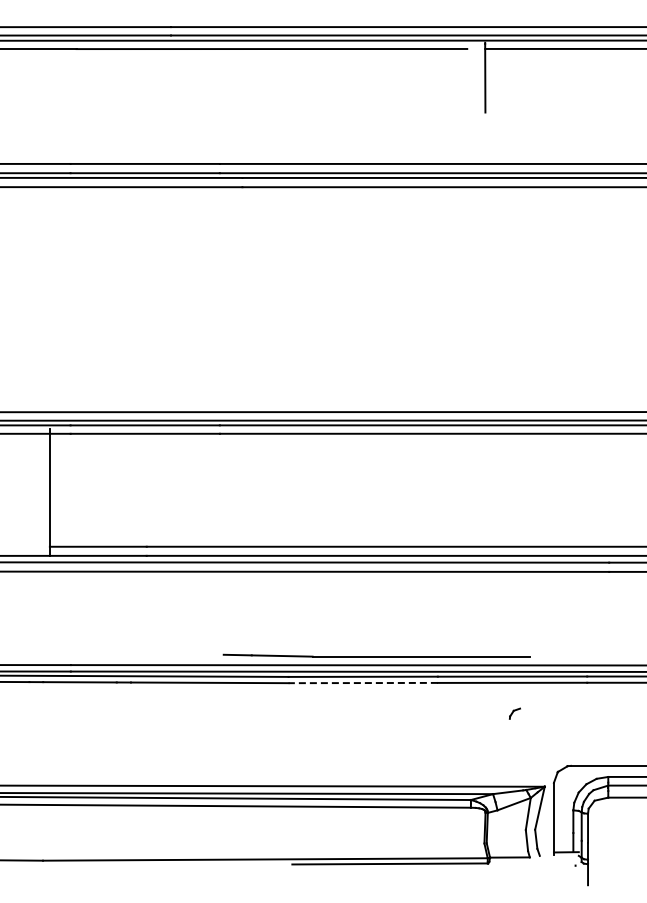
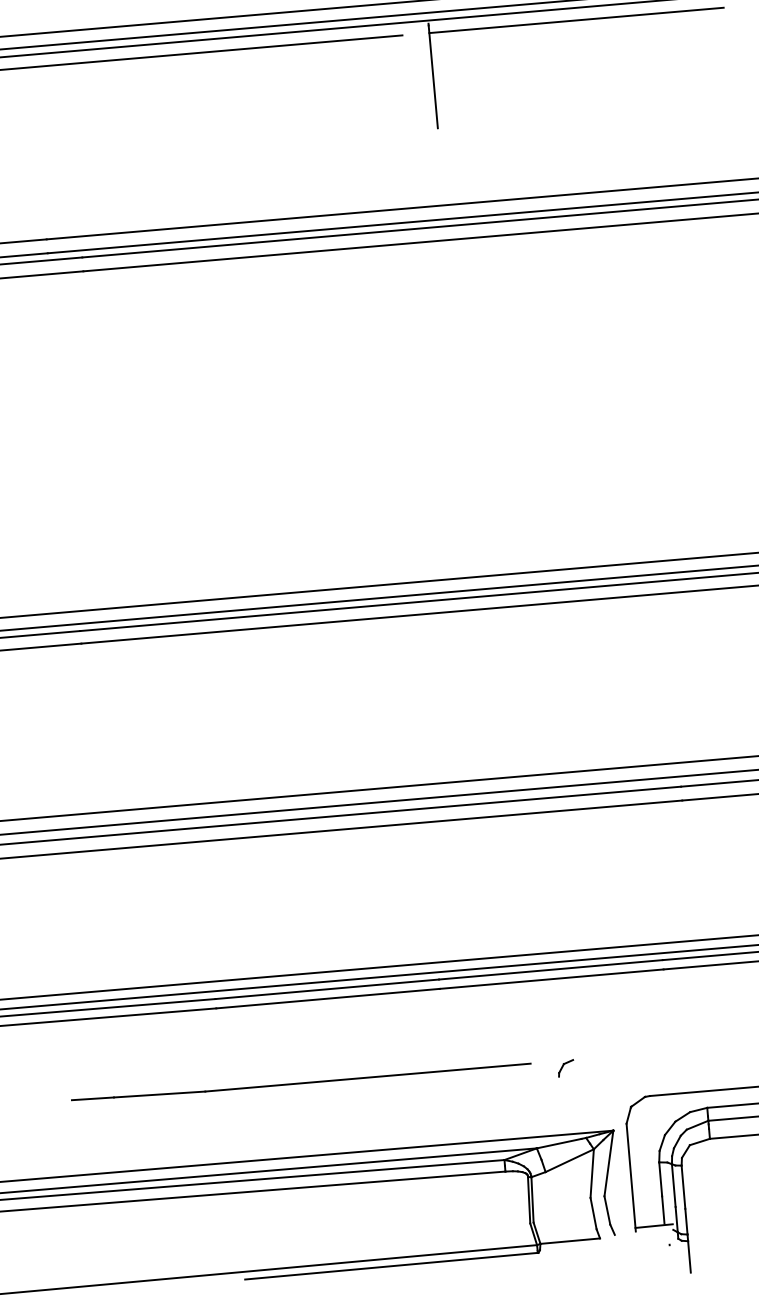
part: (376, 655) -> (300, 1081), moved
line: (363, 683) -> (328, 999), dashed -> solid
part: (514, 713) -> (565, 1068), moved

